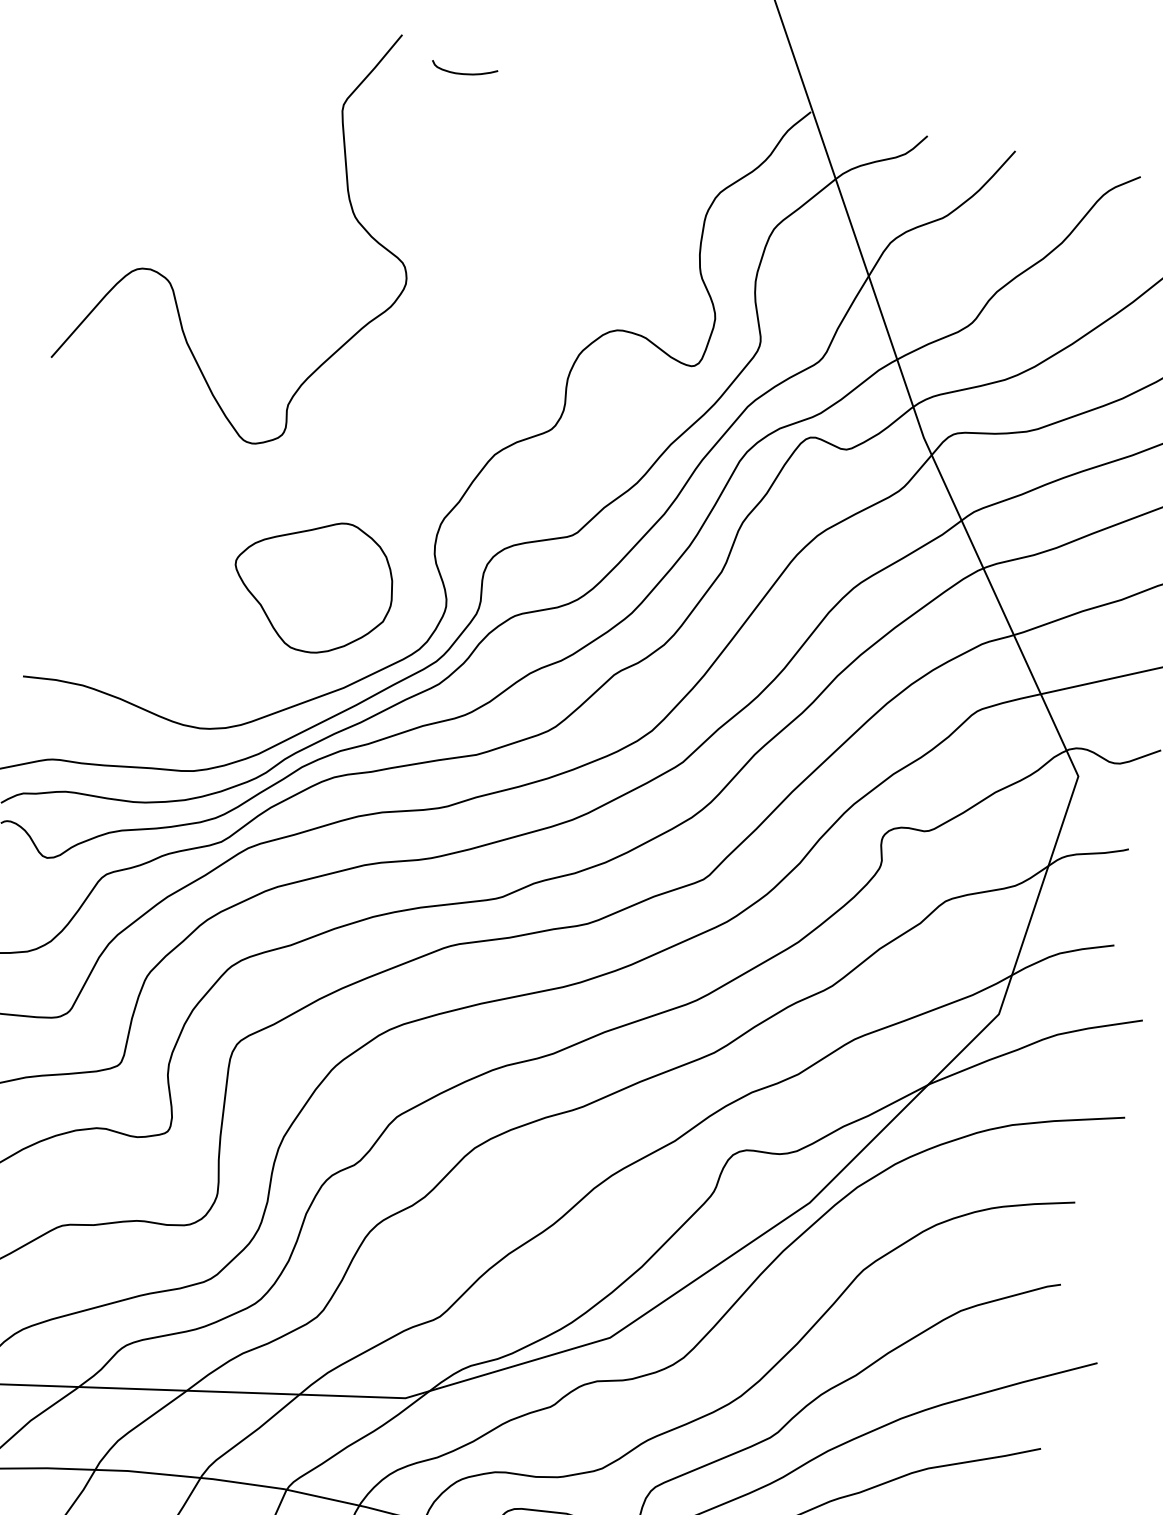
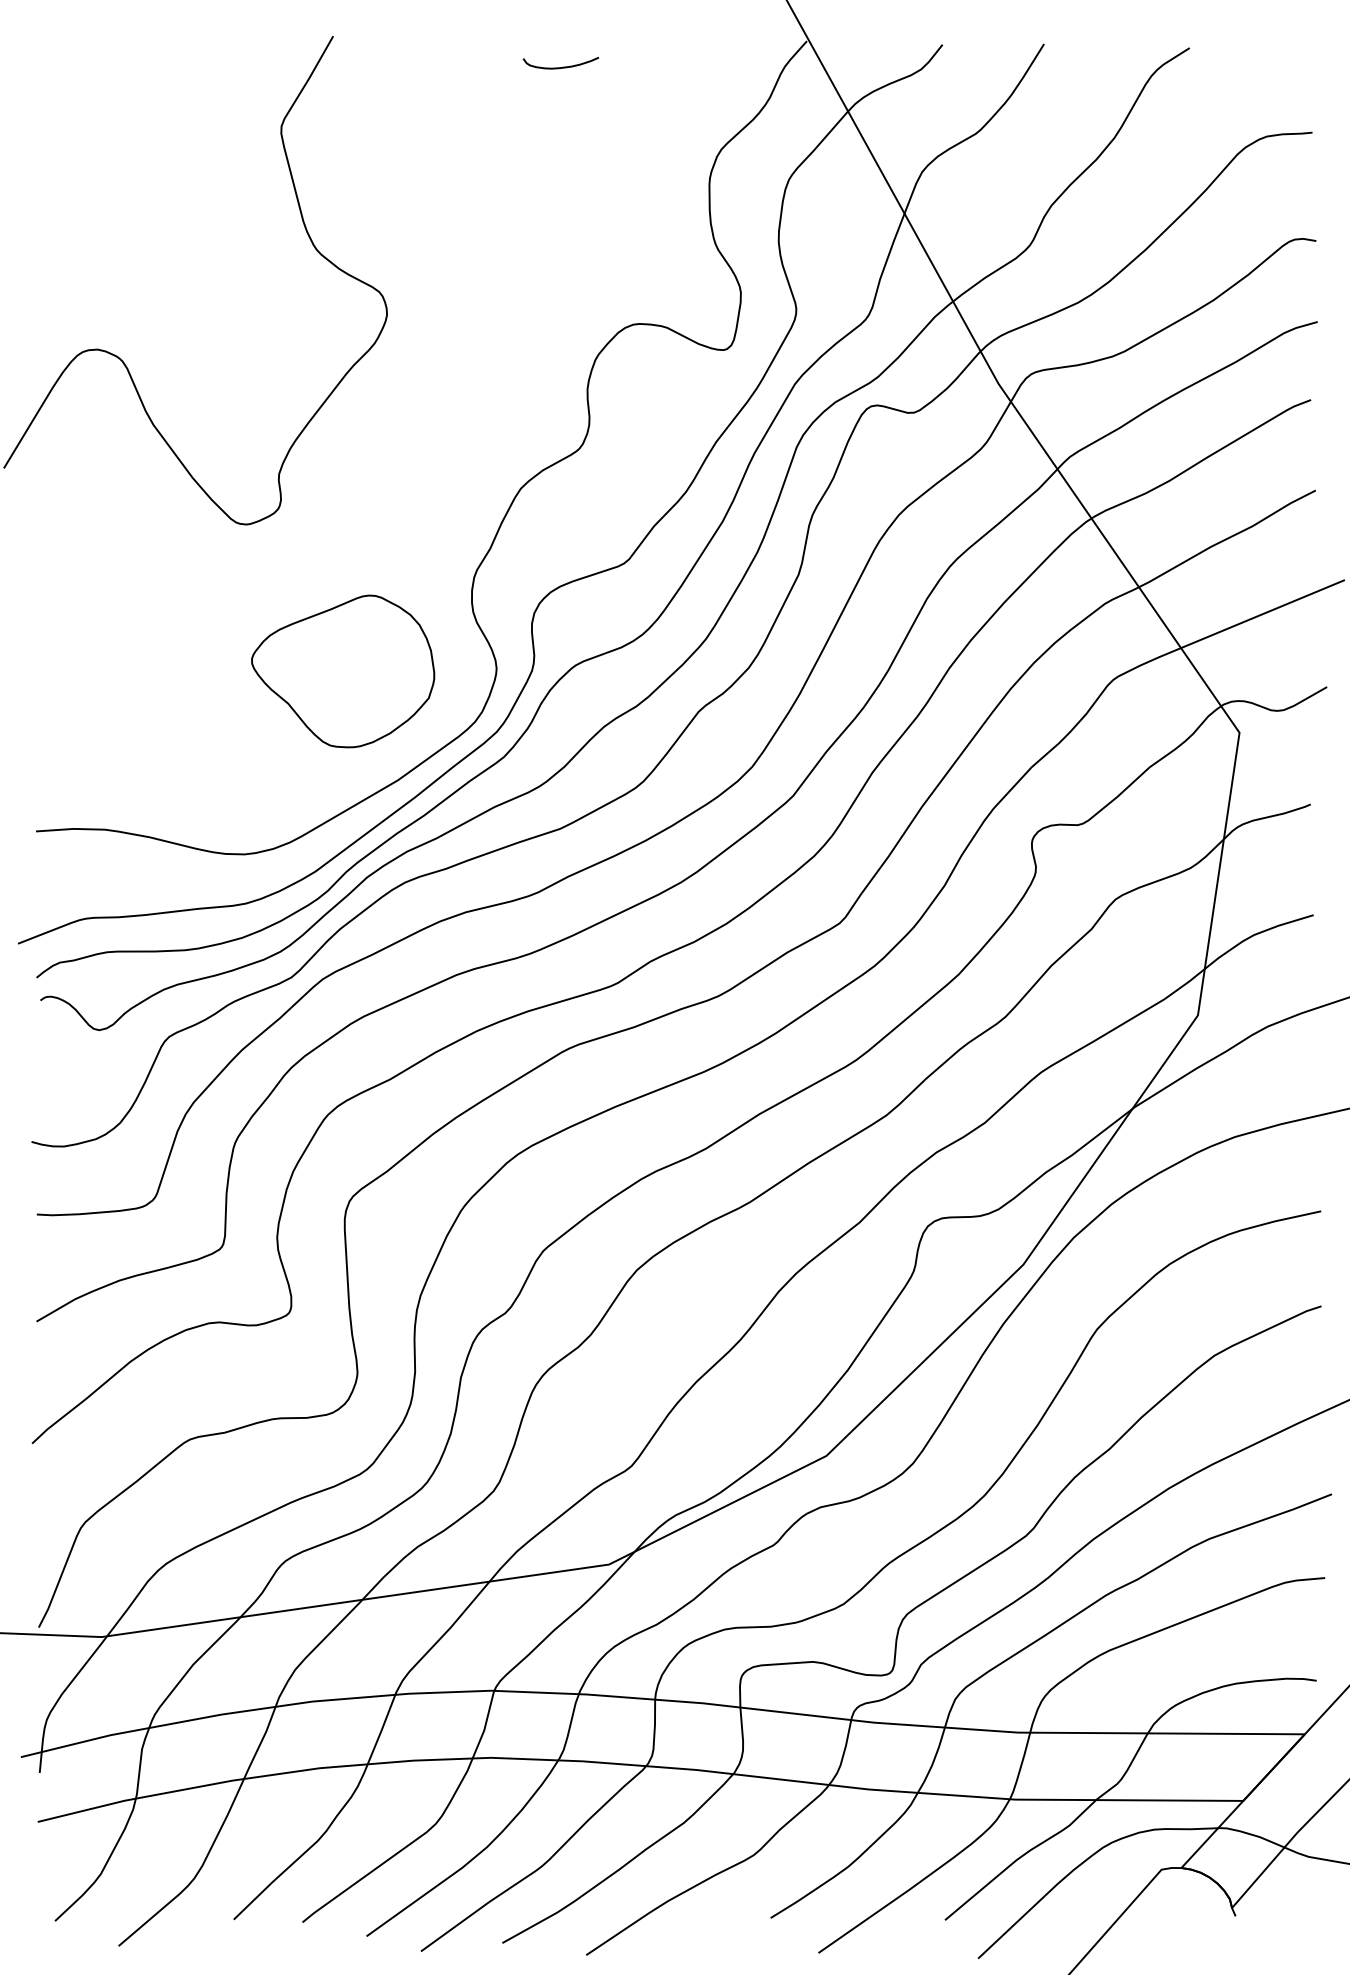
curve: (465, 73) -> (562, 66), moved

